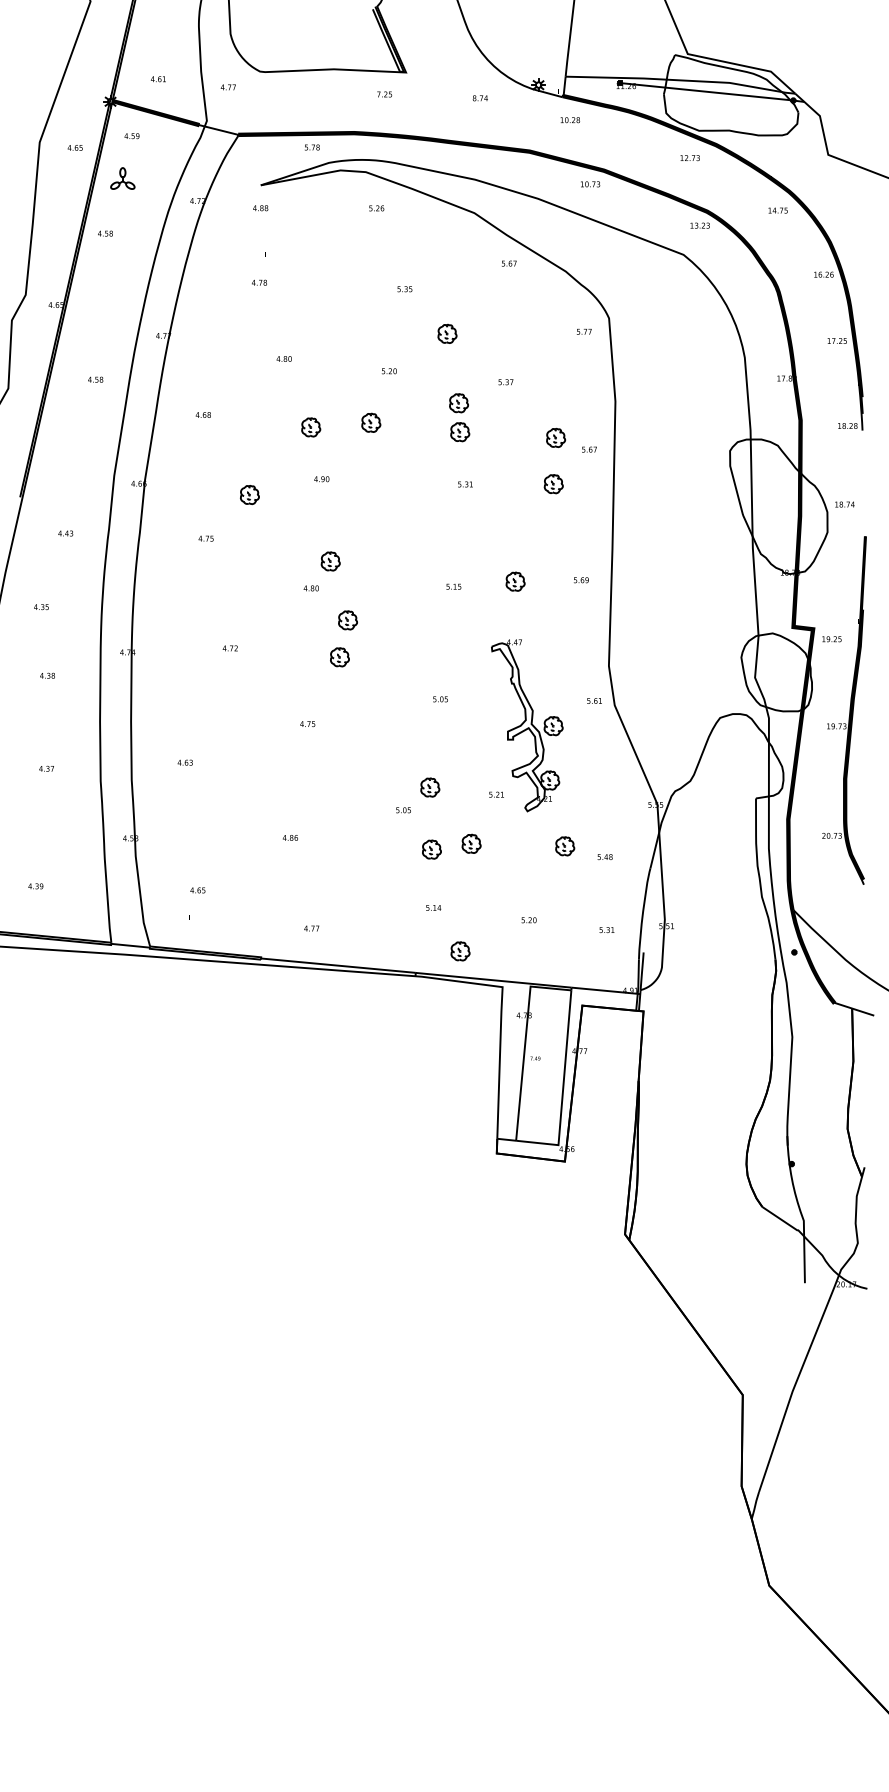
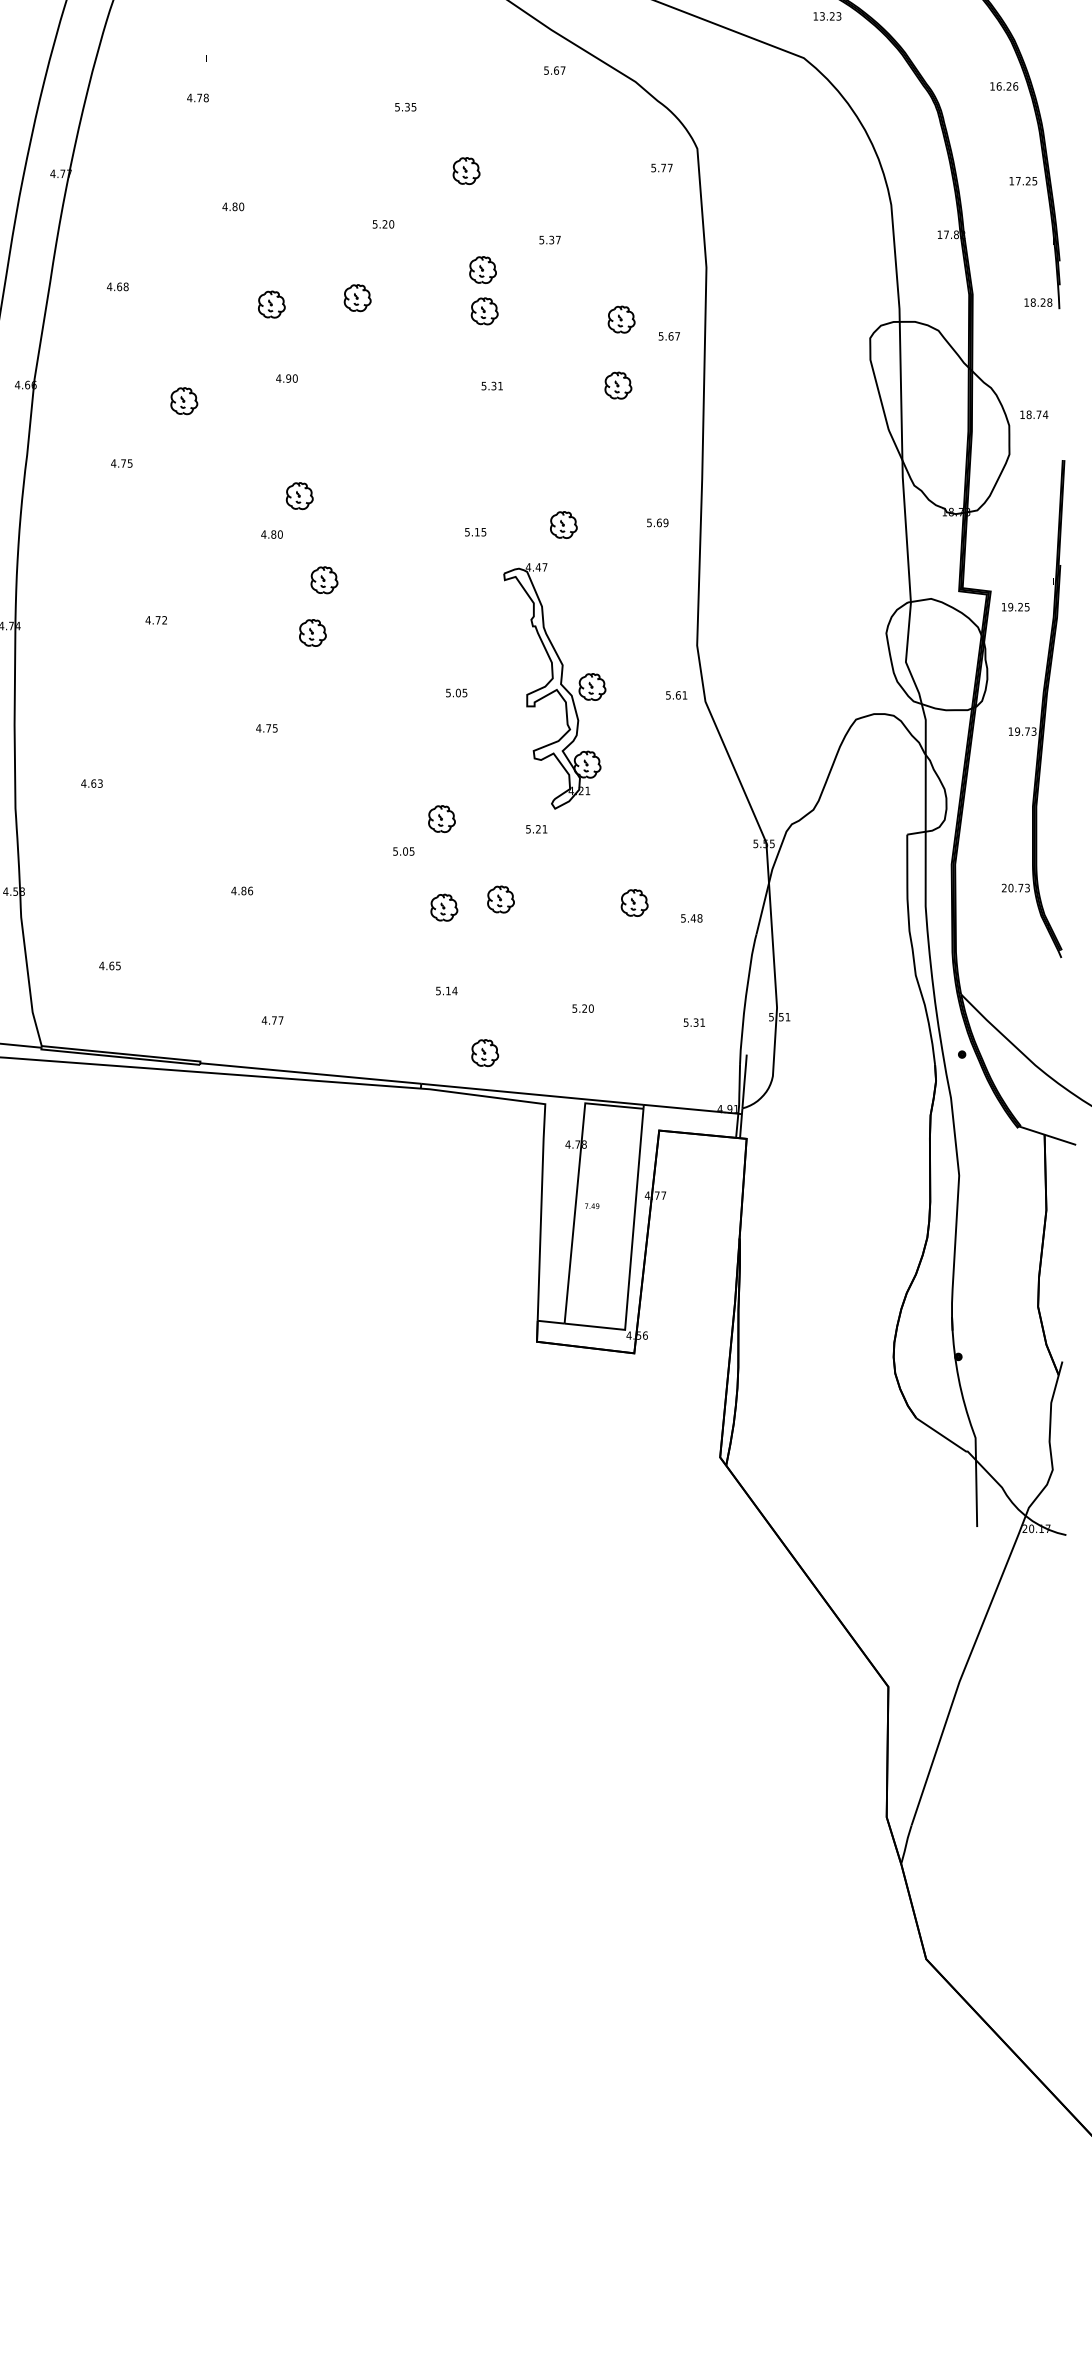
part: (527, 725) -> (555, 686), moved

